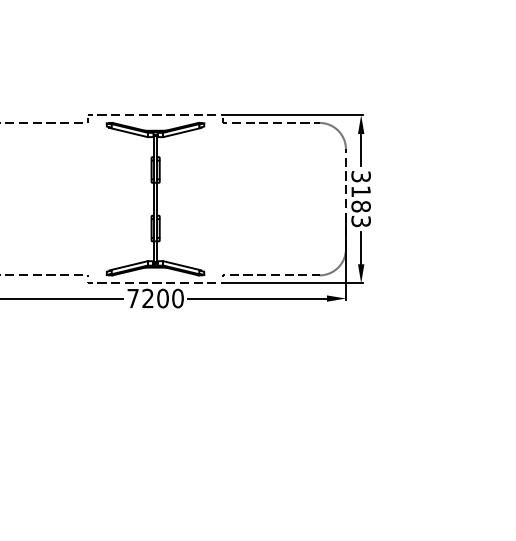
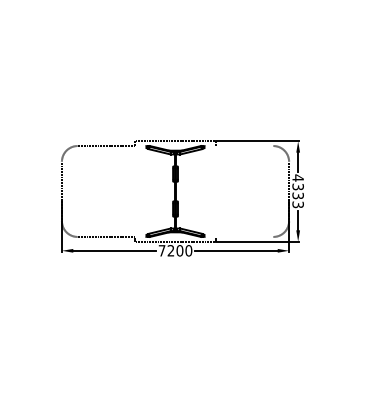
line: (271, 123) -> (244, 146), removed
text: (360, 190) -> (297, 186), 3183 -> 4333
line: (271, 274) -> (244, 236), removed

